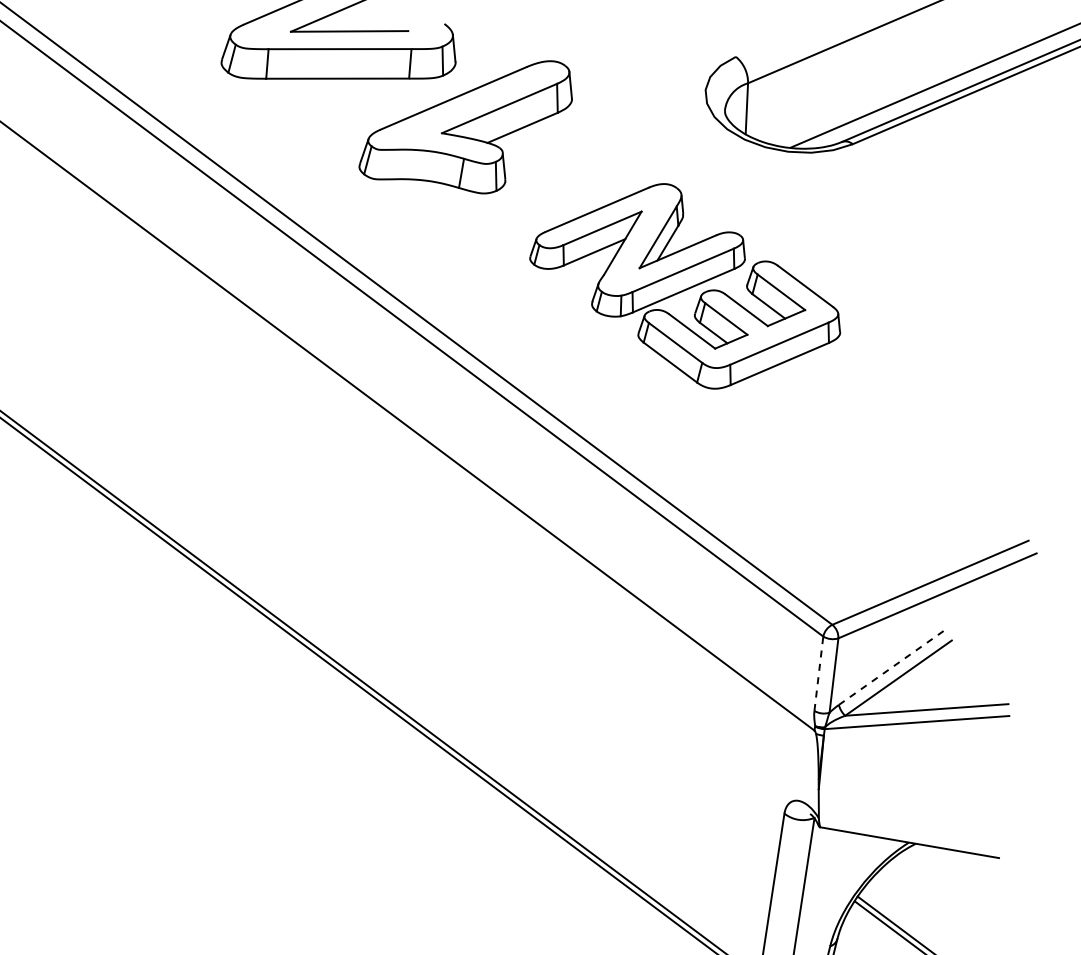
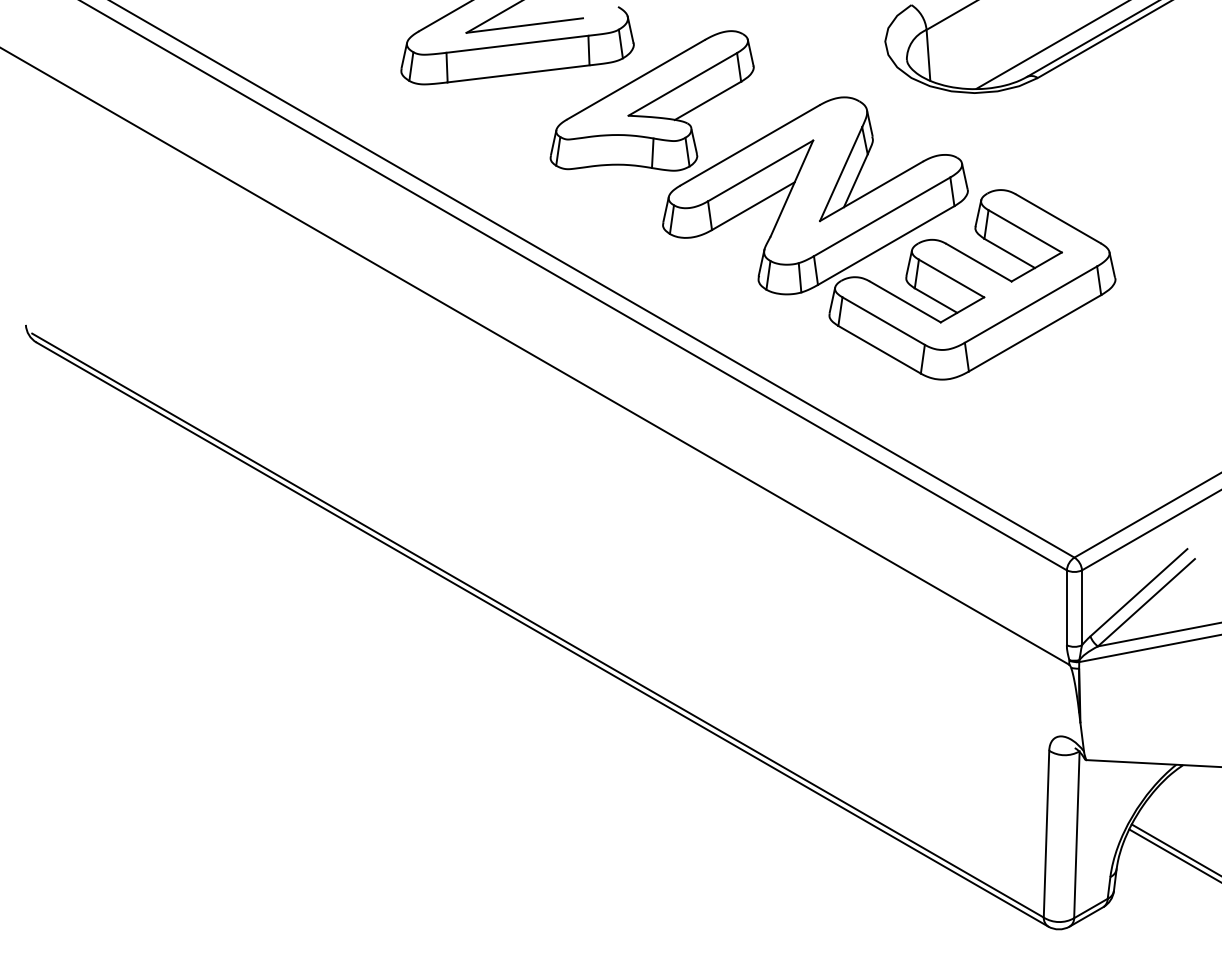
part: (686, 286) -> (889, 238), size x1.43
line: (892, 667) -> (1139, 592), dashed -> solid
line: (818, 673) -> (1066, 607), dashed -> solid

